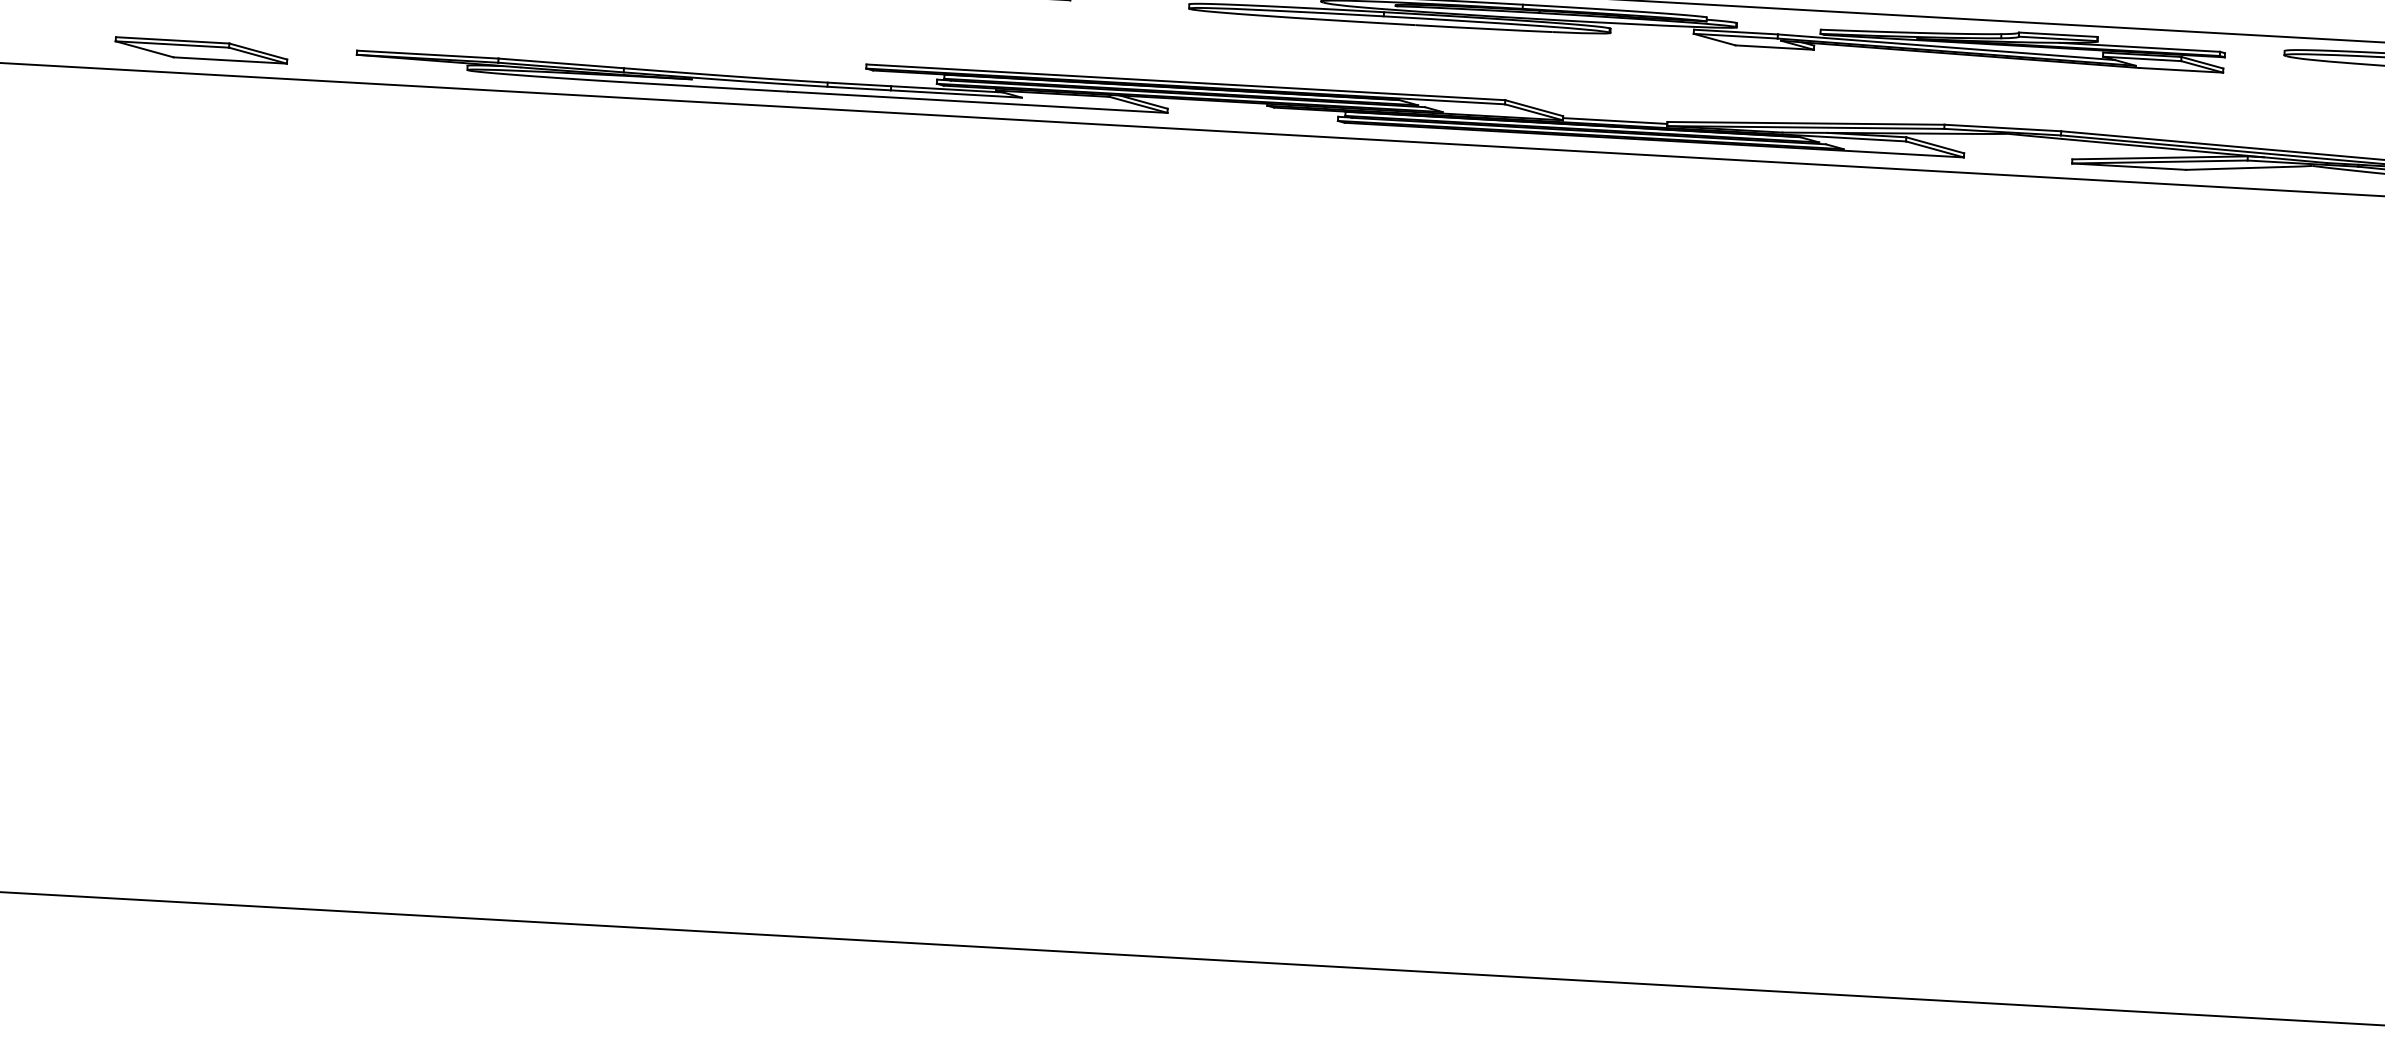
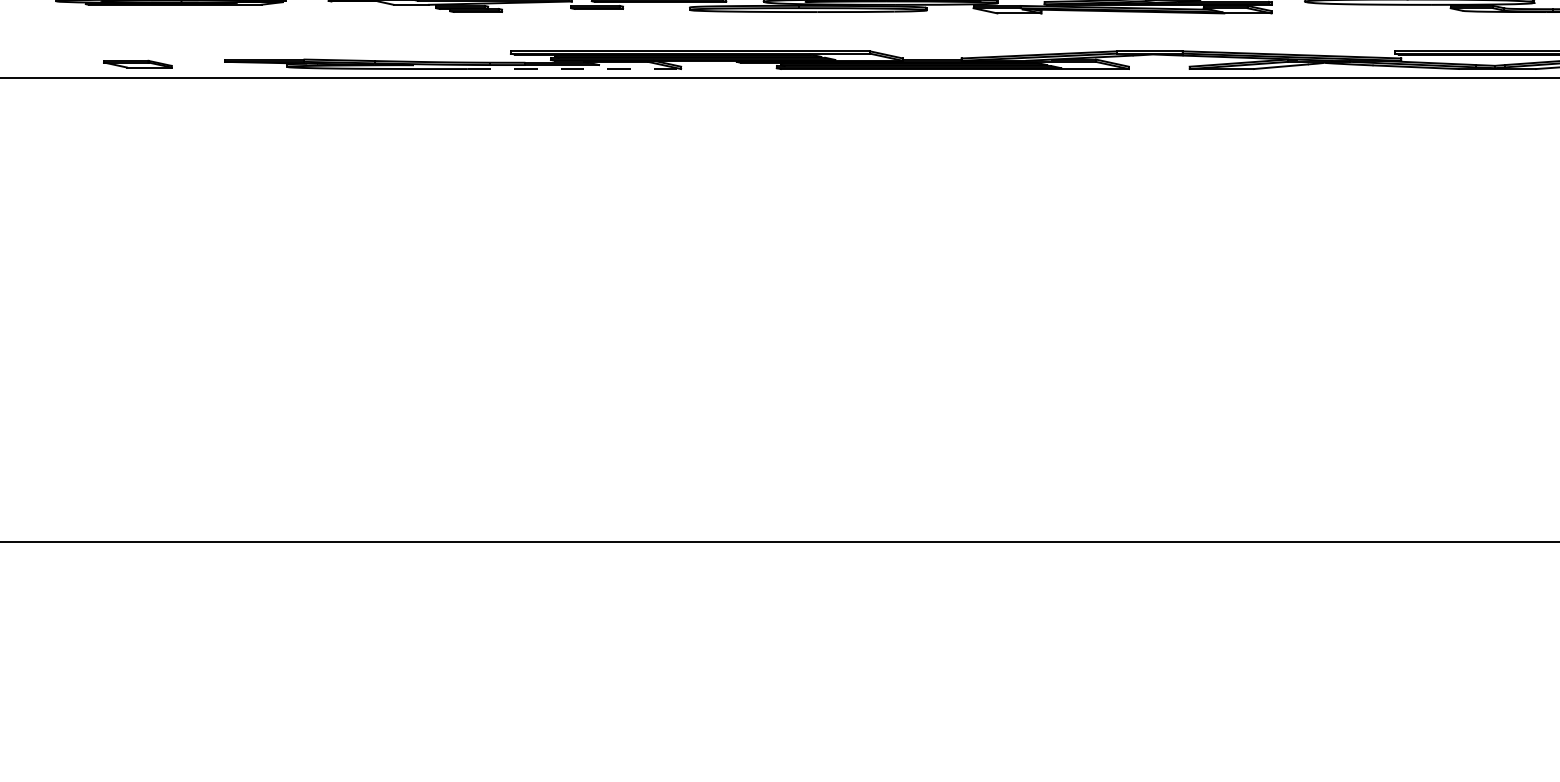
part: (201, 48) -> (137, 63), size x0.7
line: (977, 103) -> (574, 69), solid -> dashed

